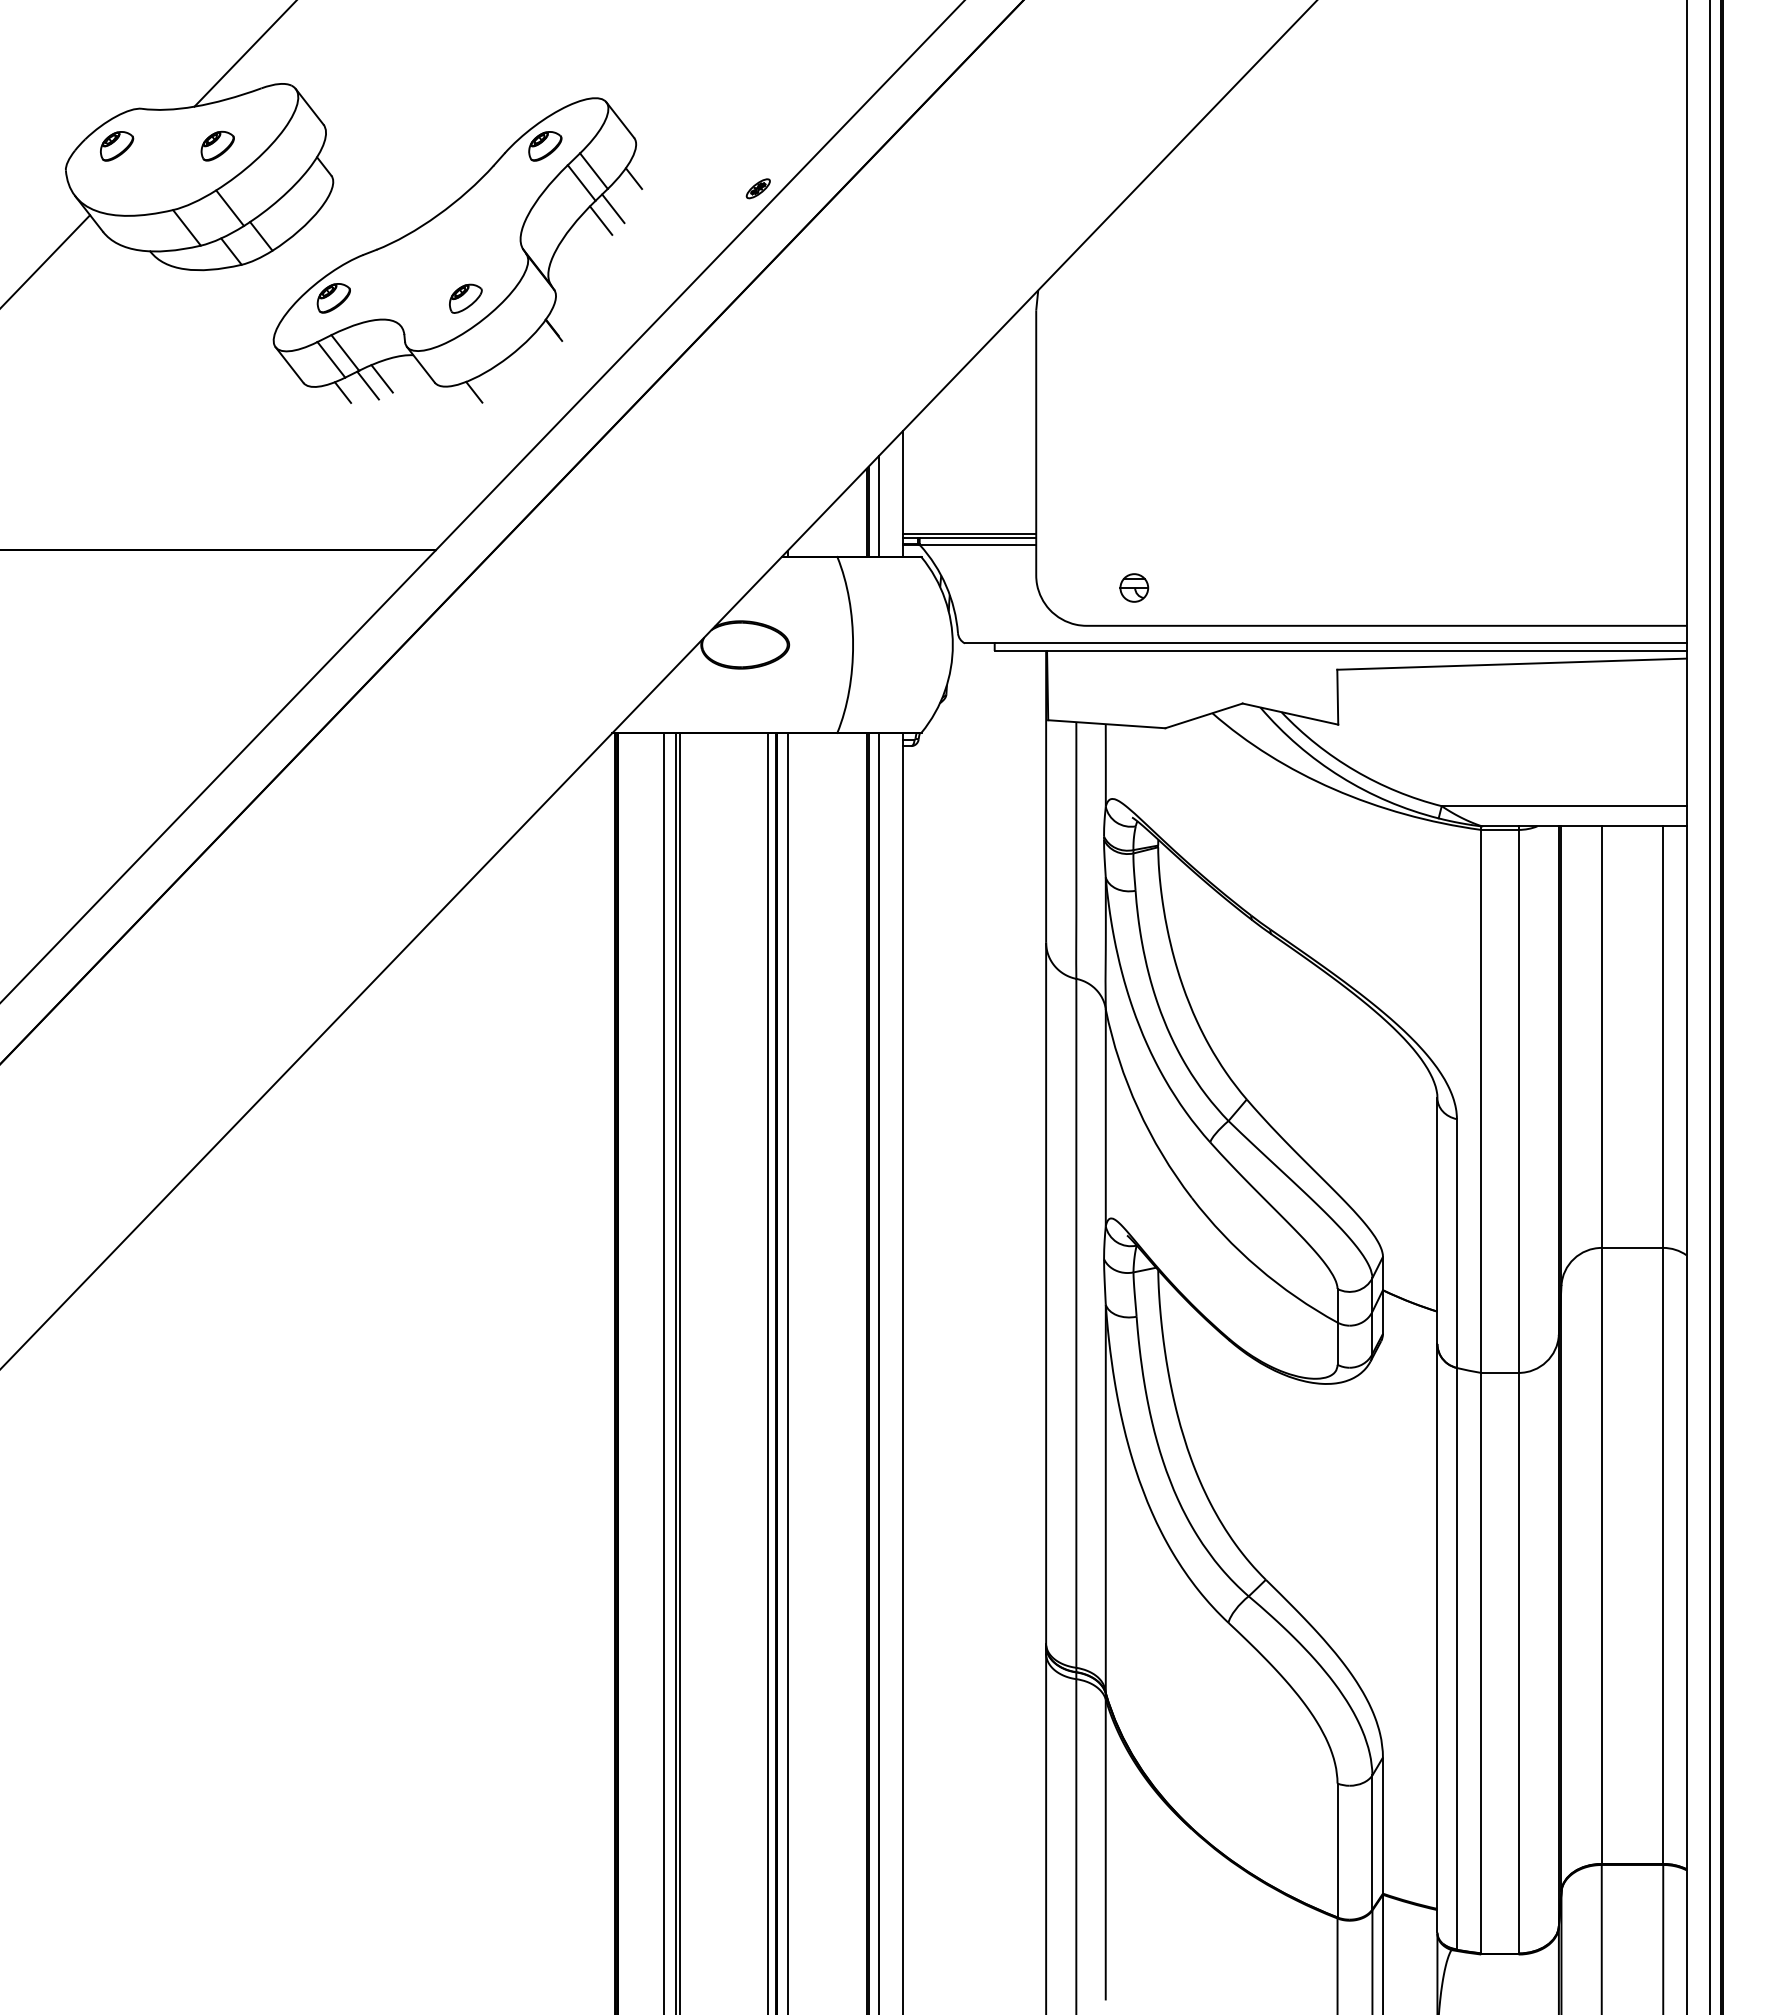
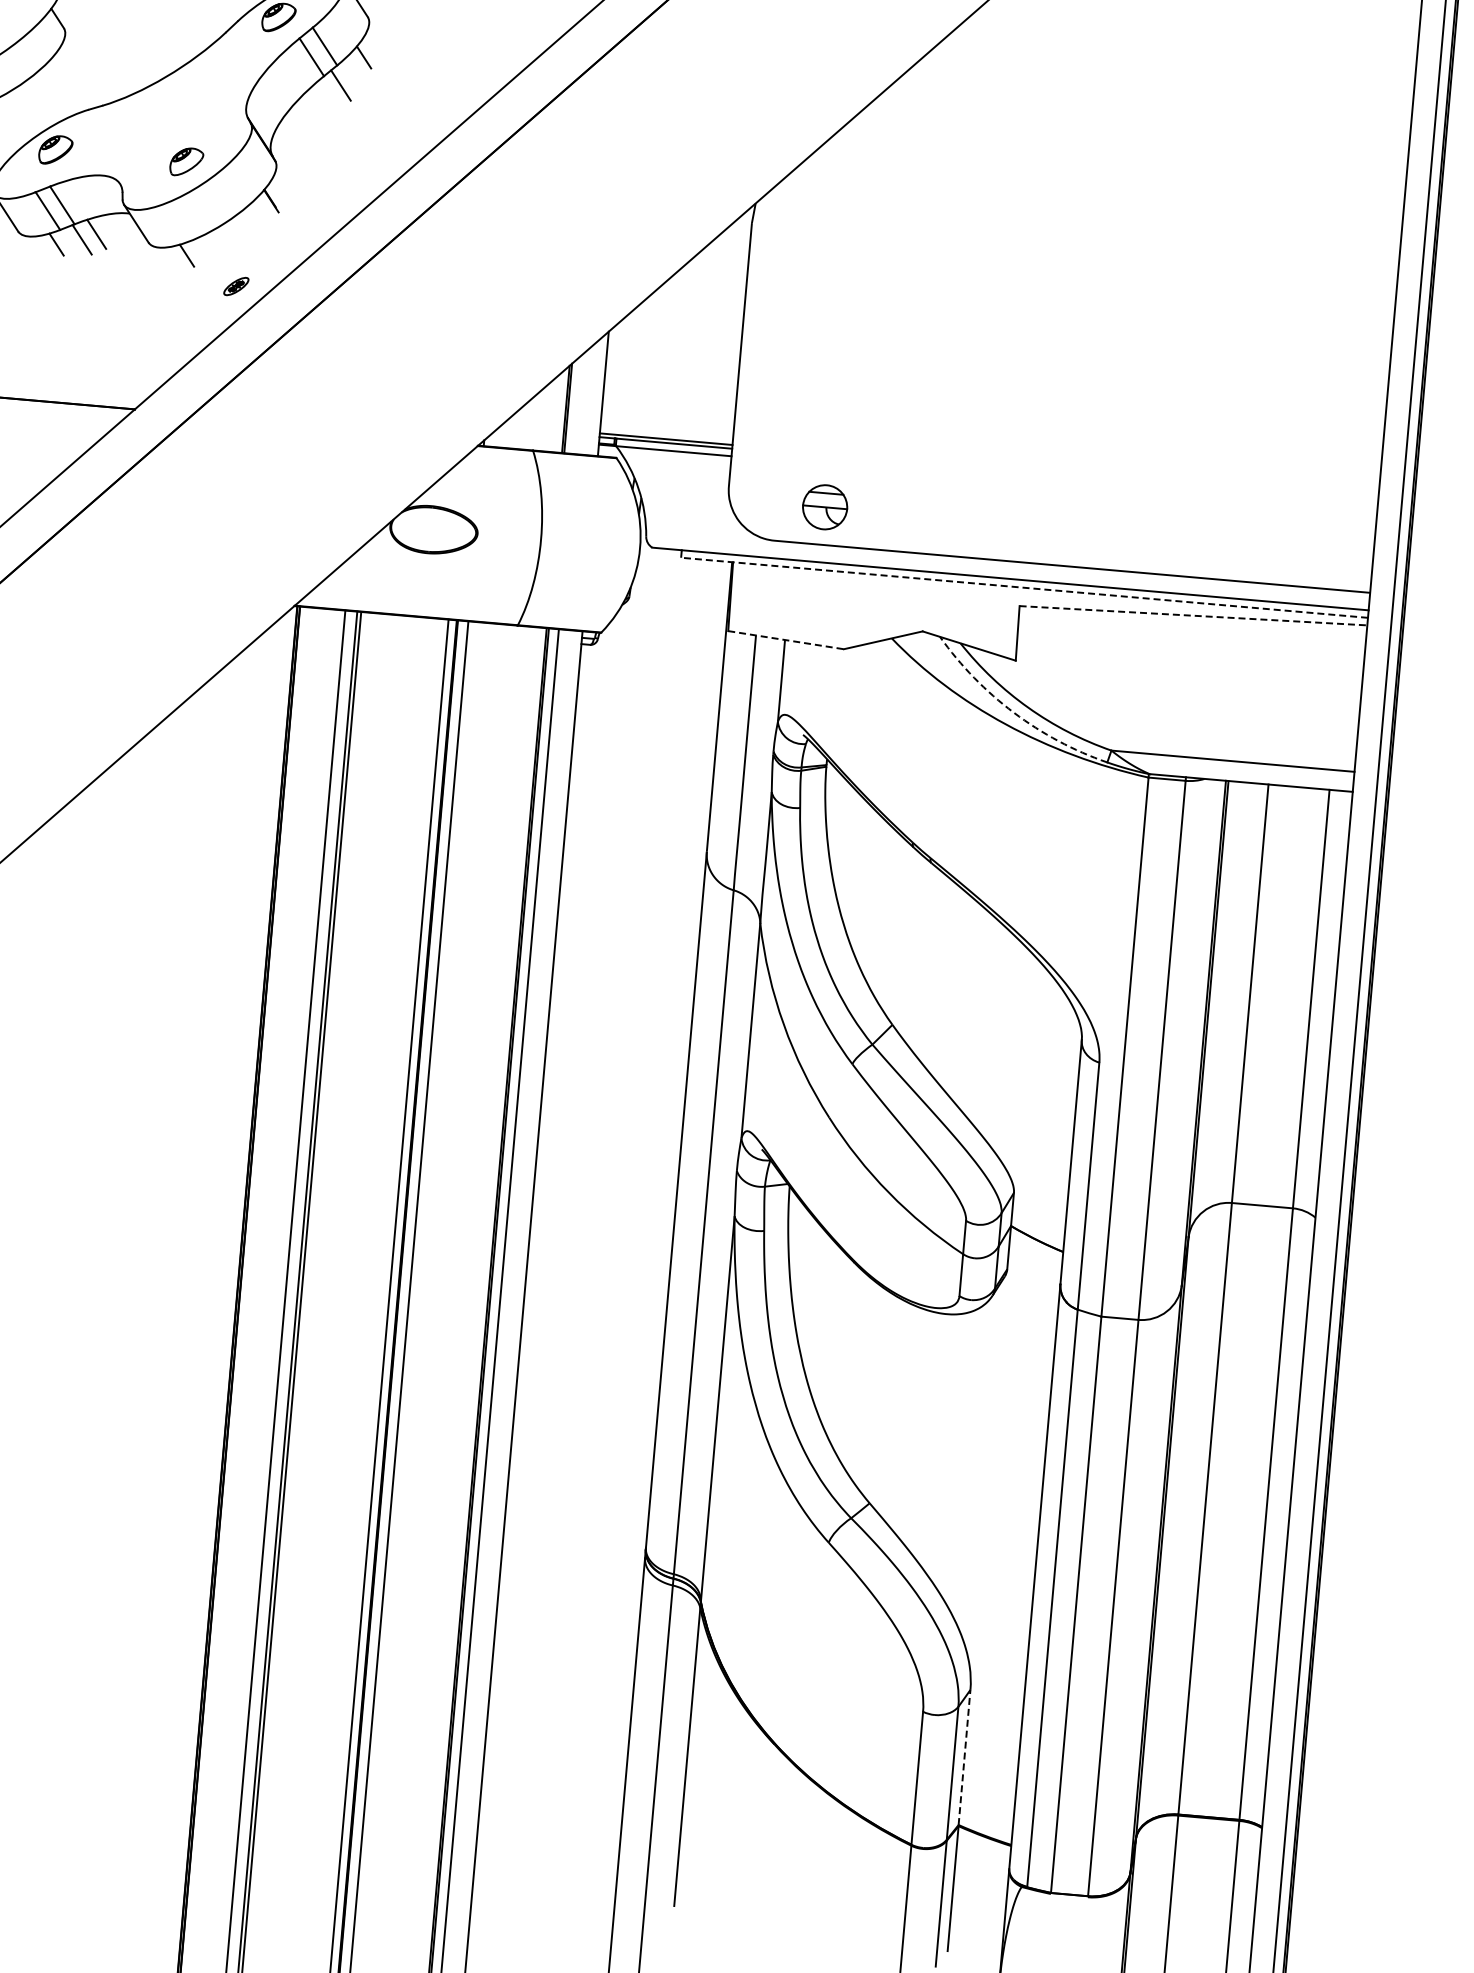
part: (757, 188) -> (235, 286), moved
line: (601, 220) -> (328, 96), removed
line: (878, 506) -> (578, 404), removed
part: (1134, 587) -> (825, 506), size x1.6
line: (1340, 651) -> (1024, 588), solid -> dashed
line: (1511, 664) -> (1192, 616), solid -> dashed
line: (1106, 724) -> (785, 640), solid -> dashed
arc: (1340, 776) -> (1013, 712), solid -> dashed
line: (1382, 1825) -> (964, 1757), solid -> dashed

